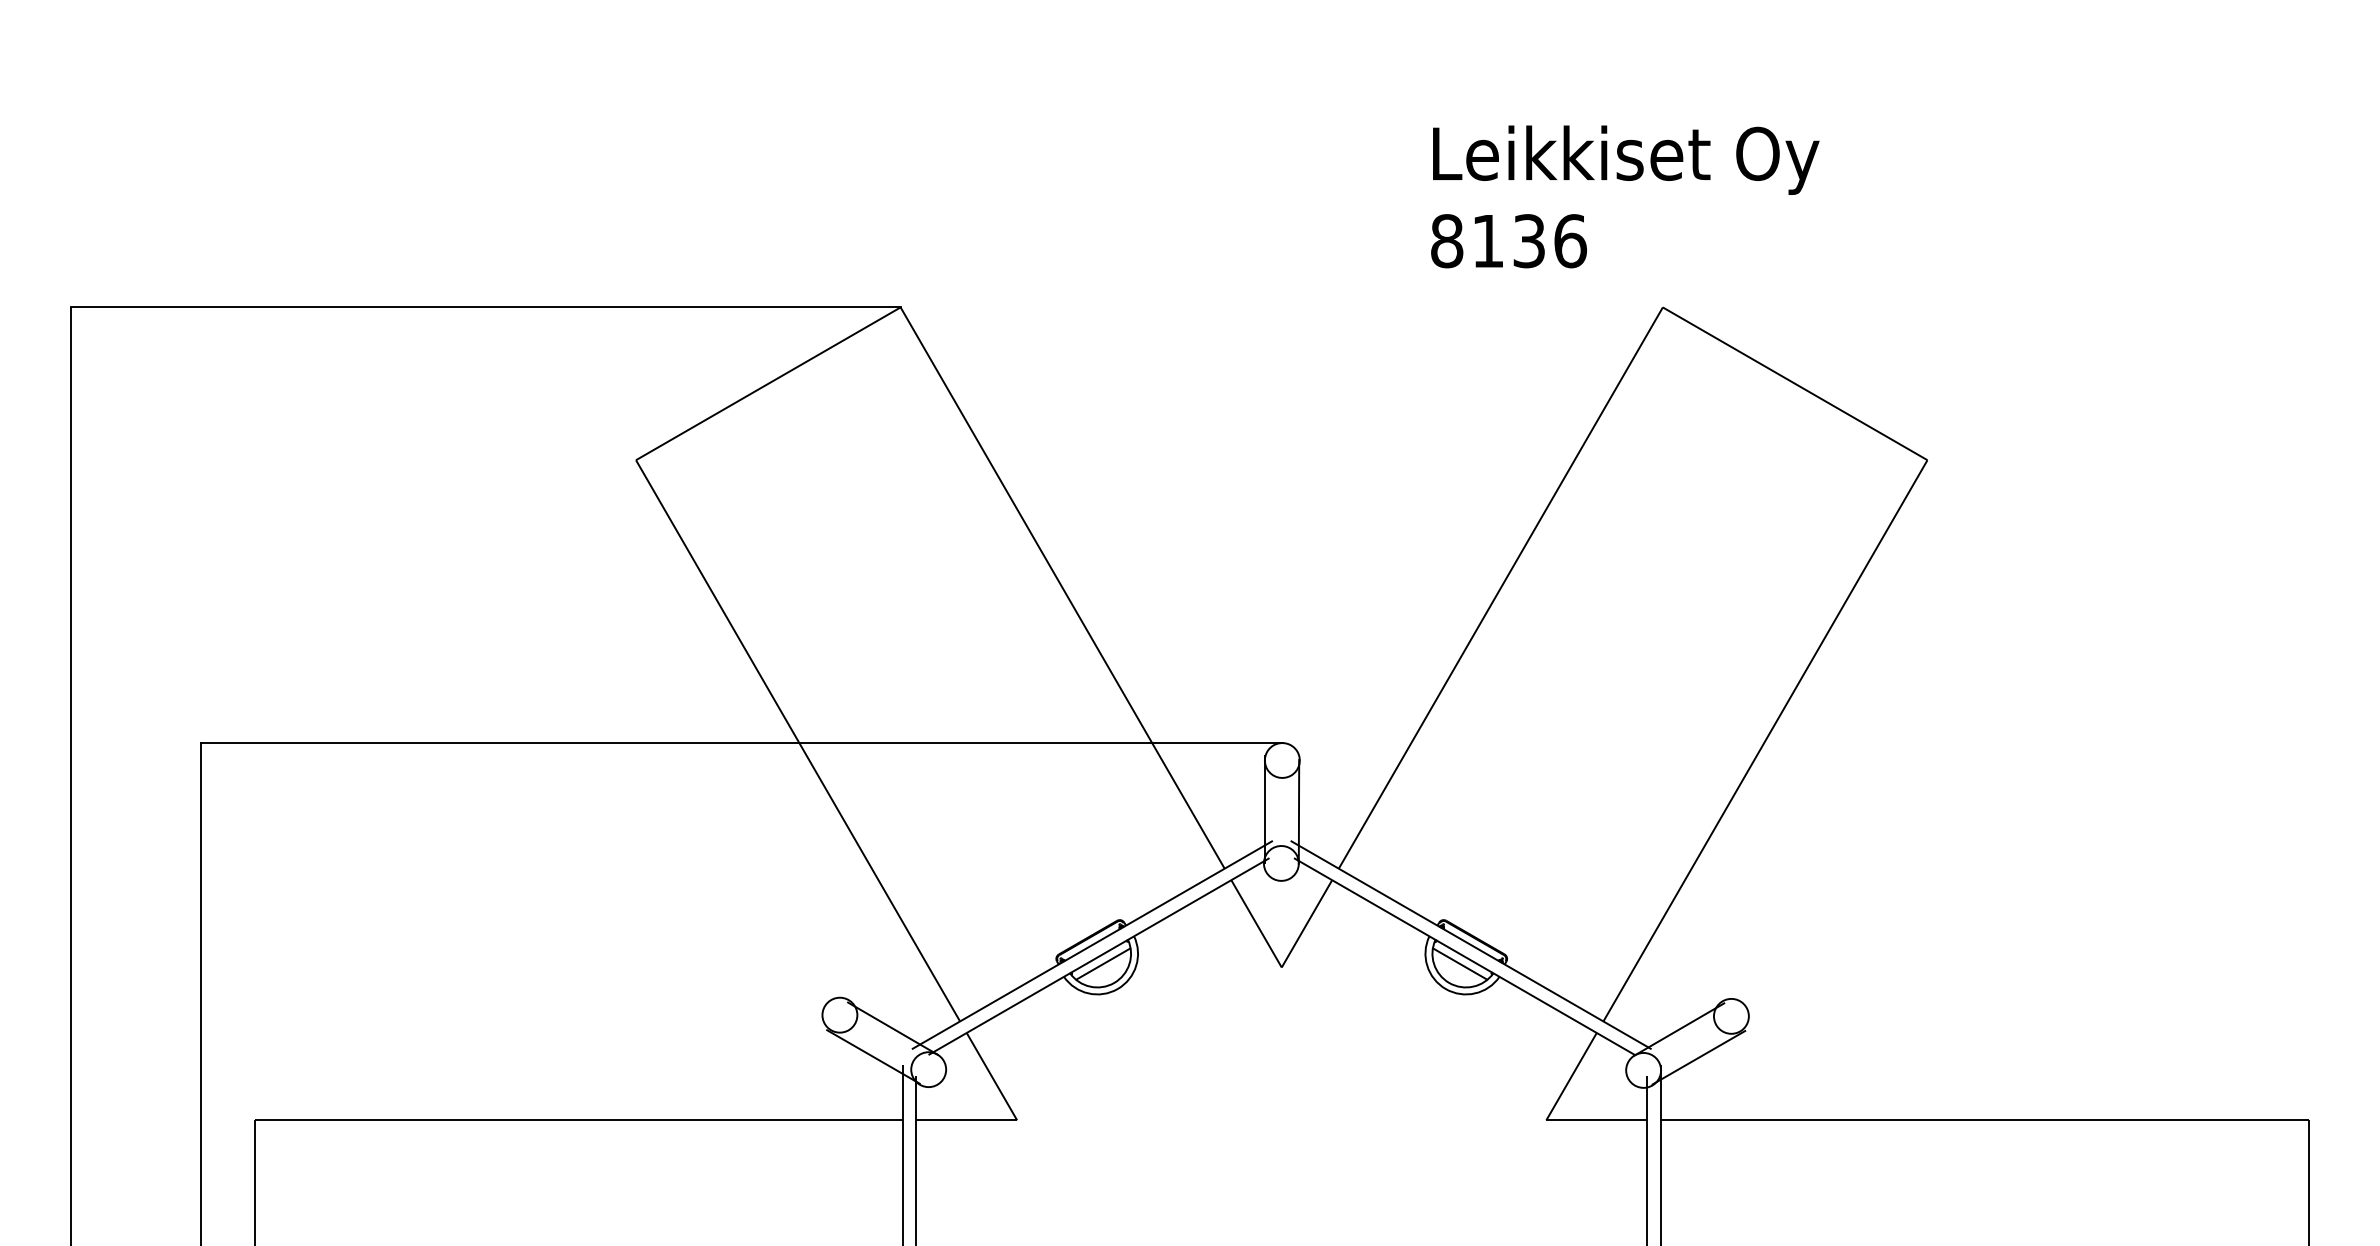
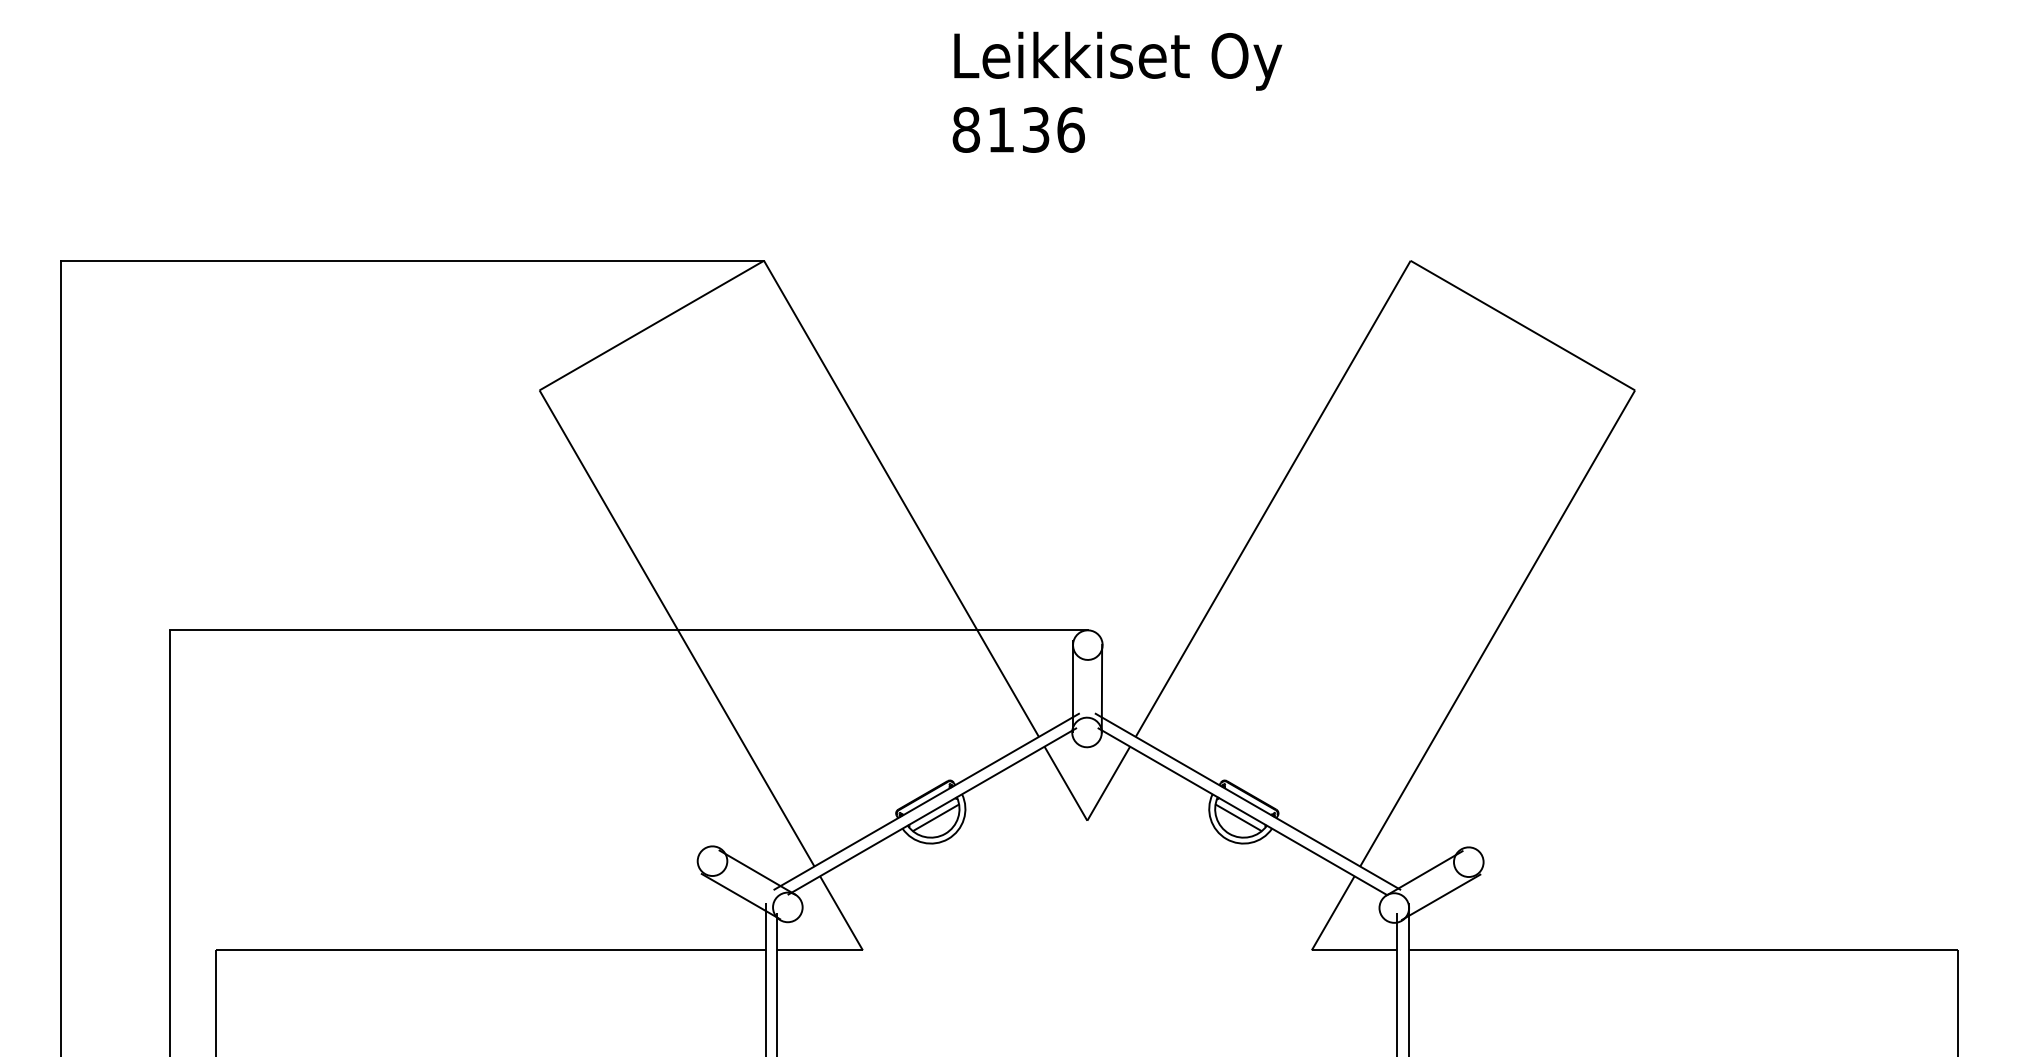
text: (1625, 196) -> (1117, 92), moved

